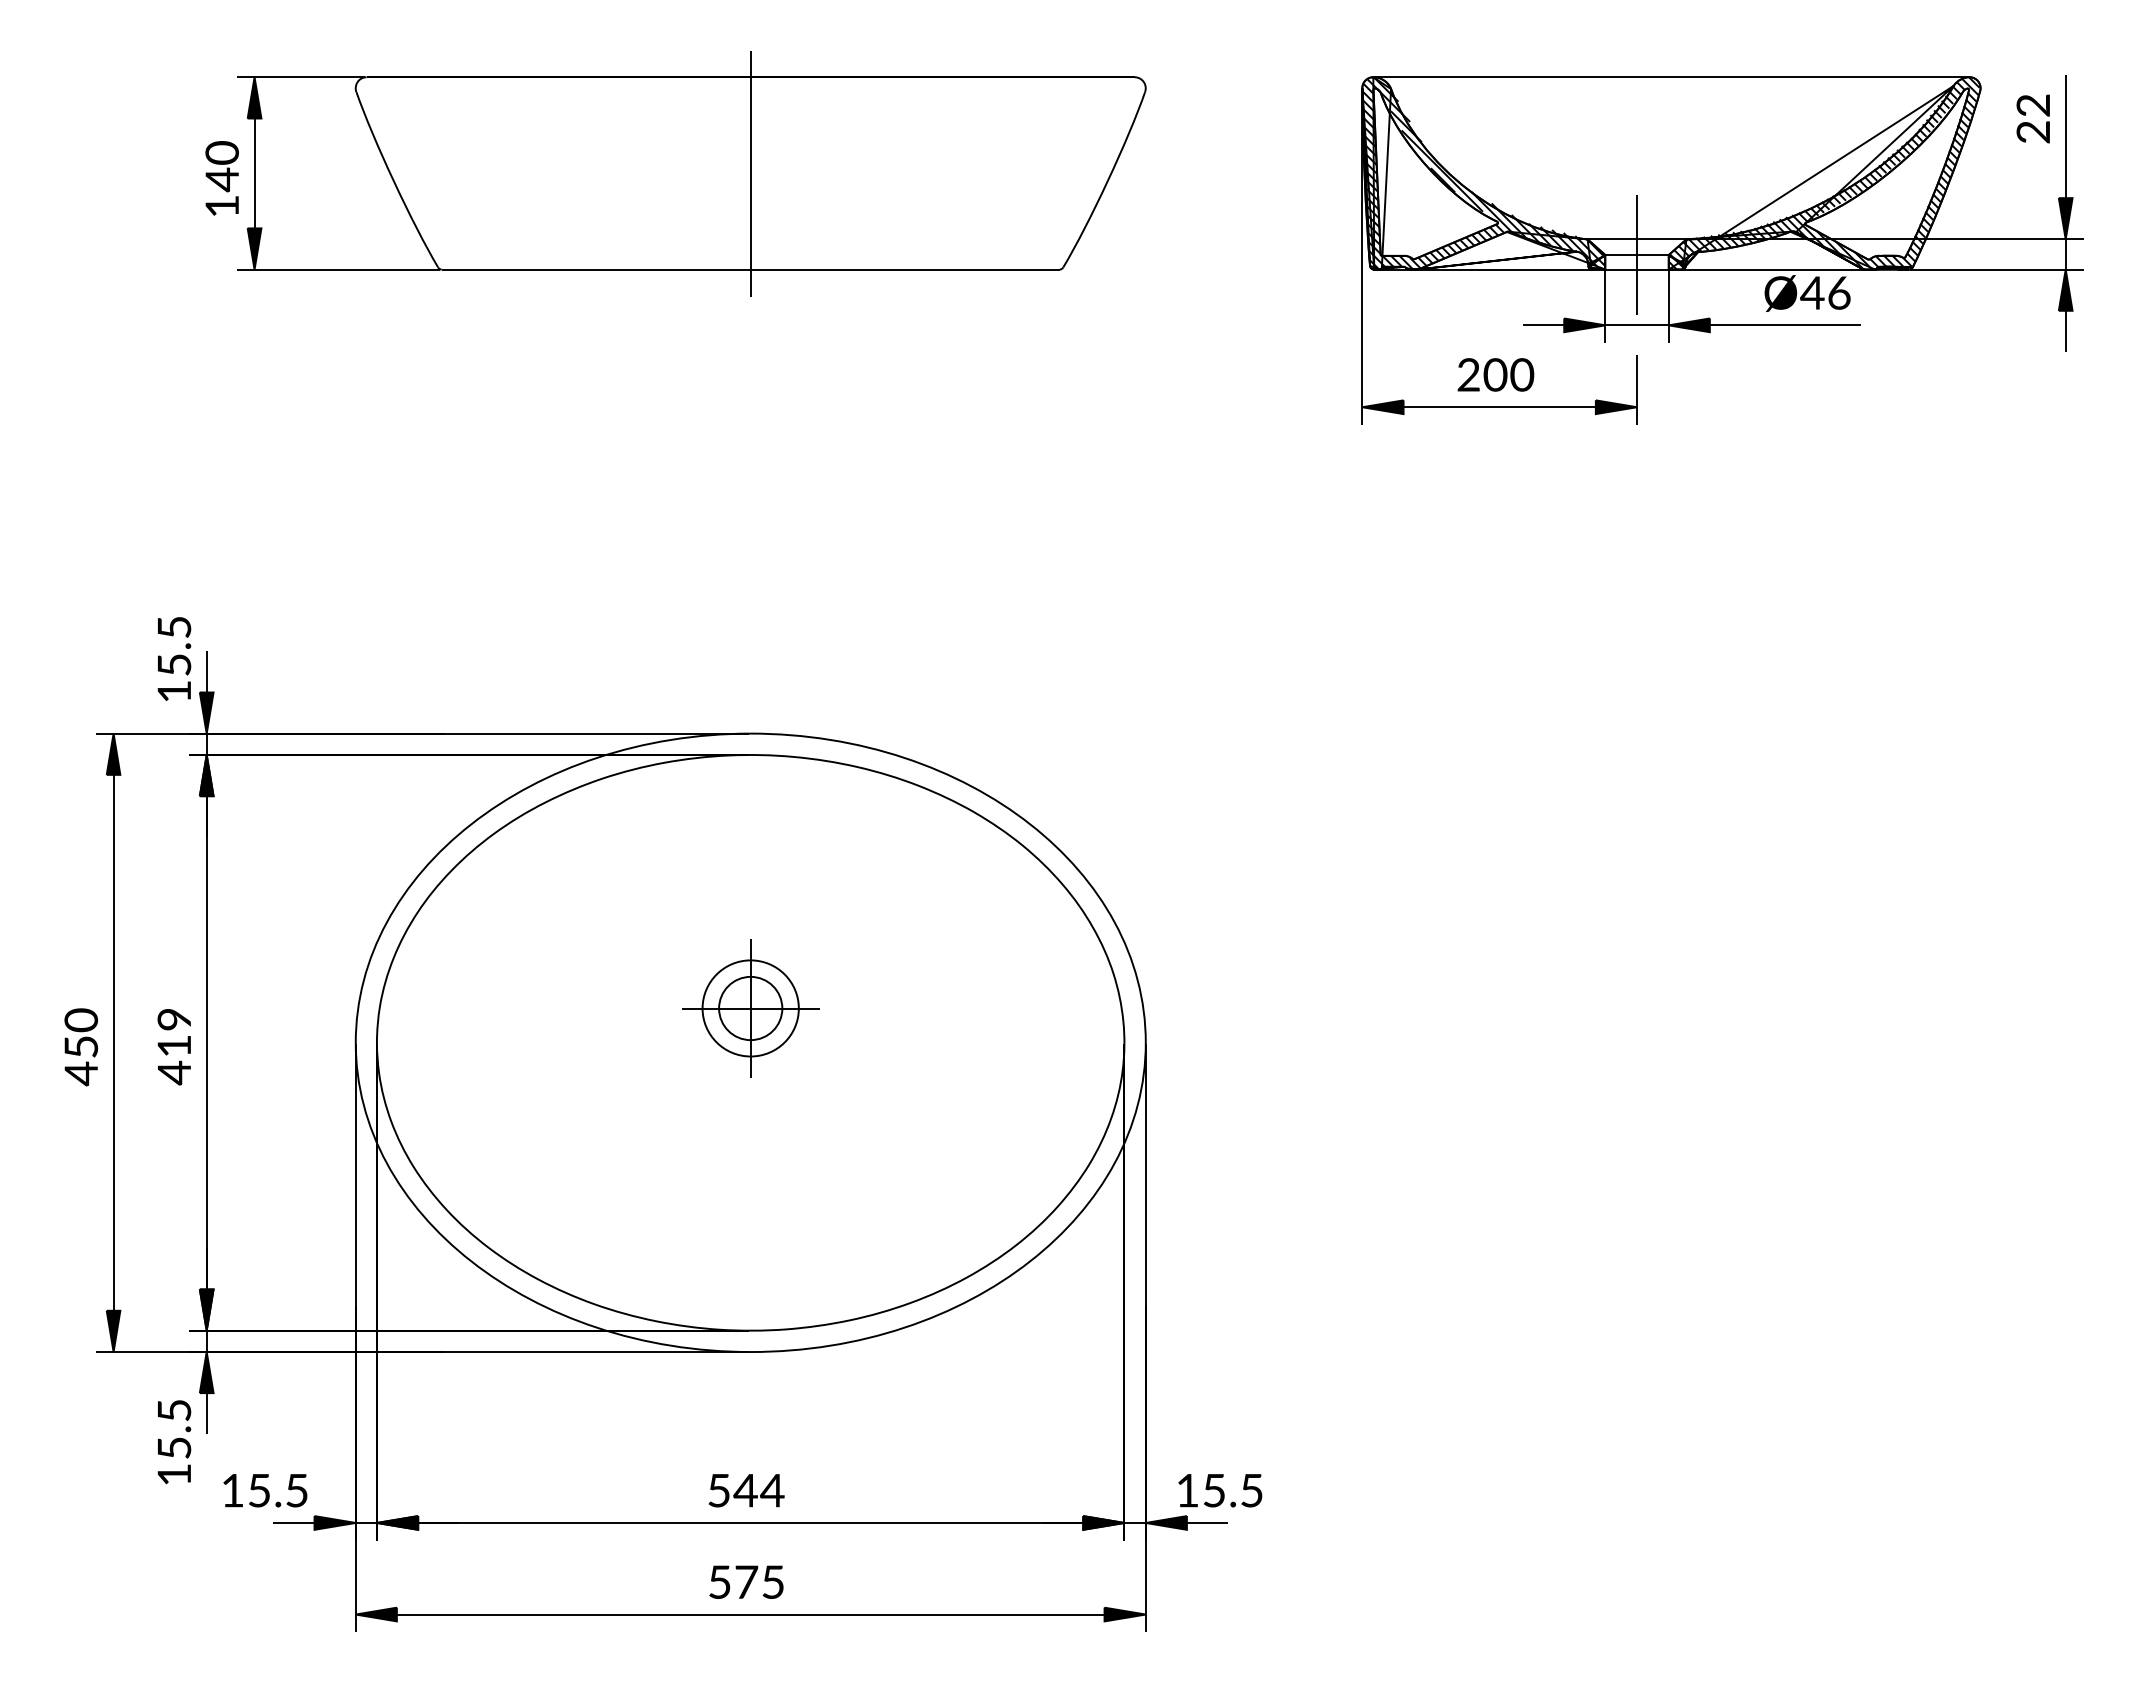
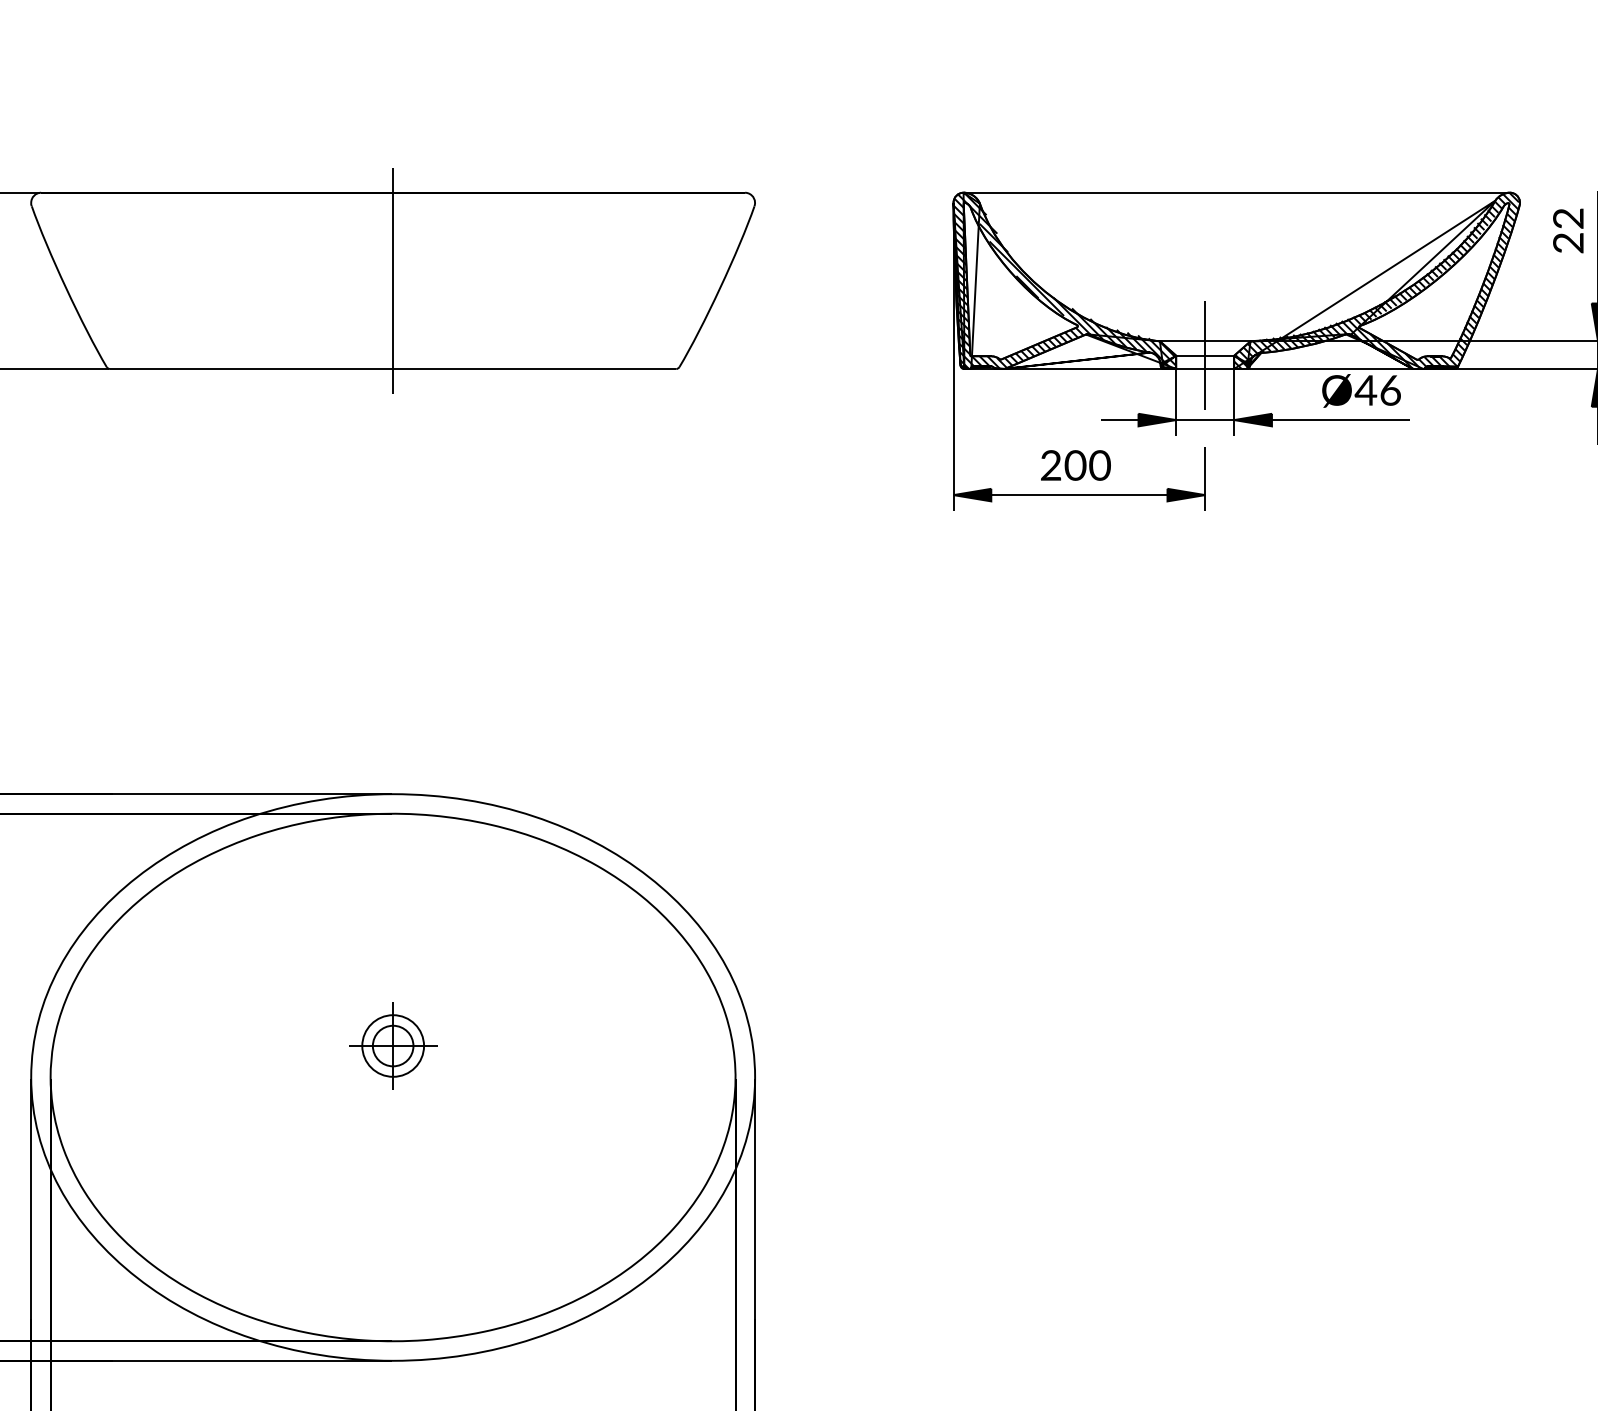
part: (750, 1008) -> (392, 1046), size x0.7

